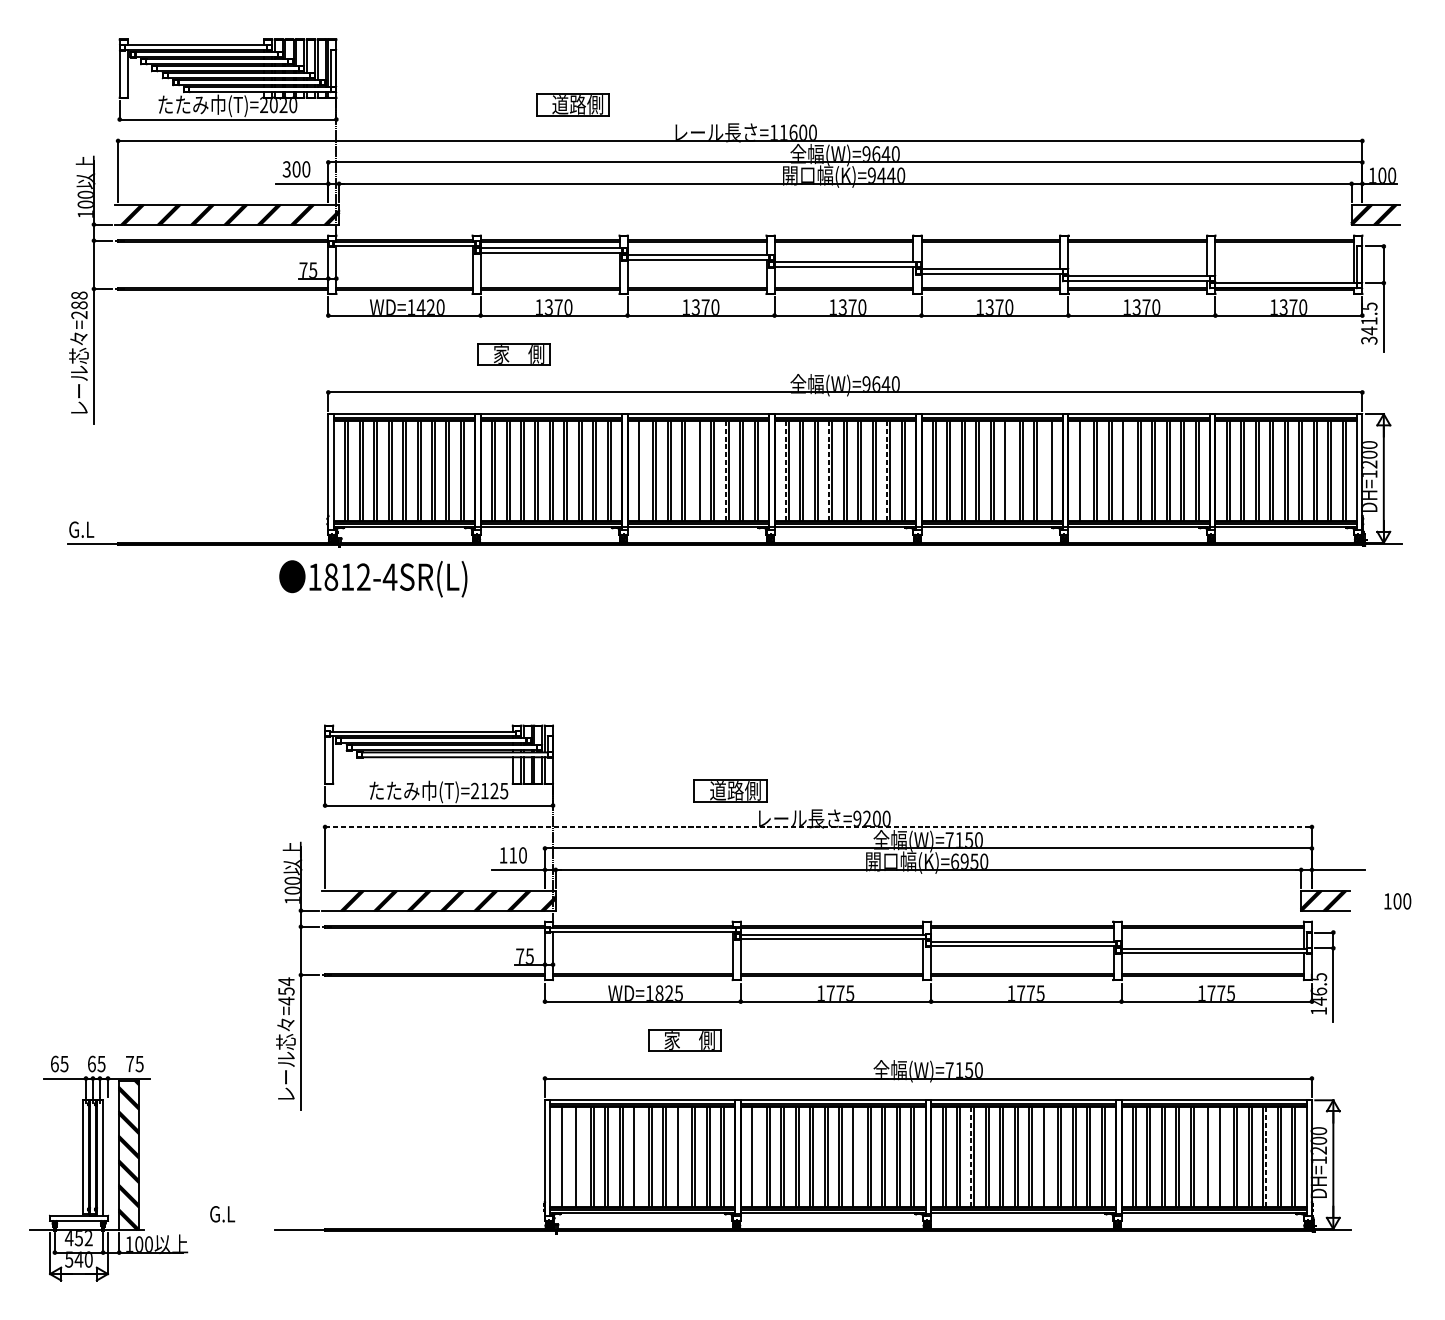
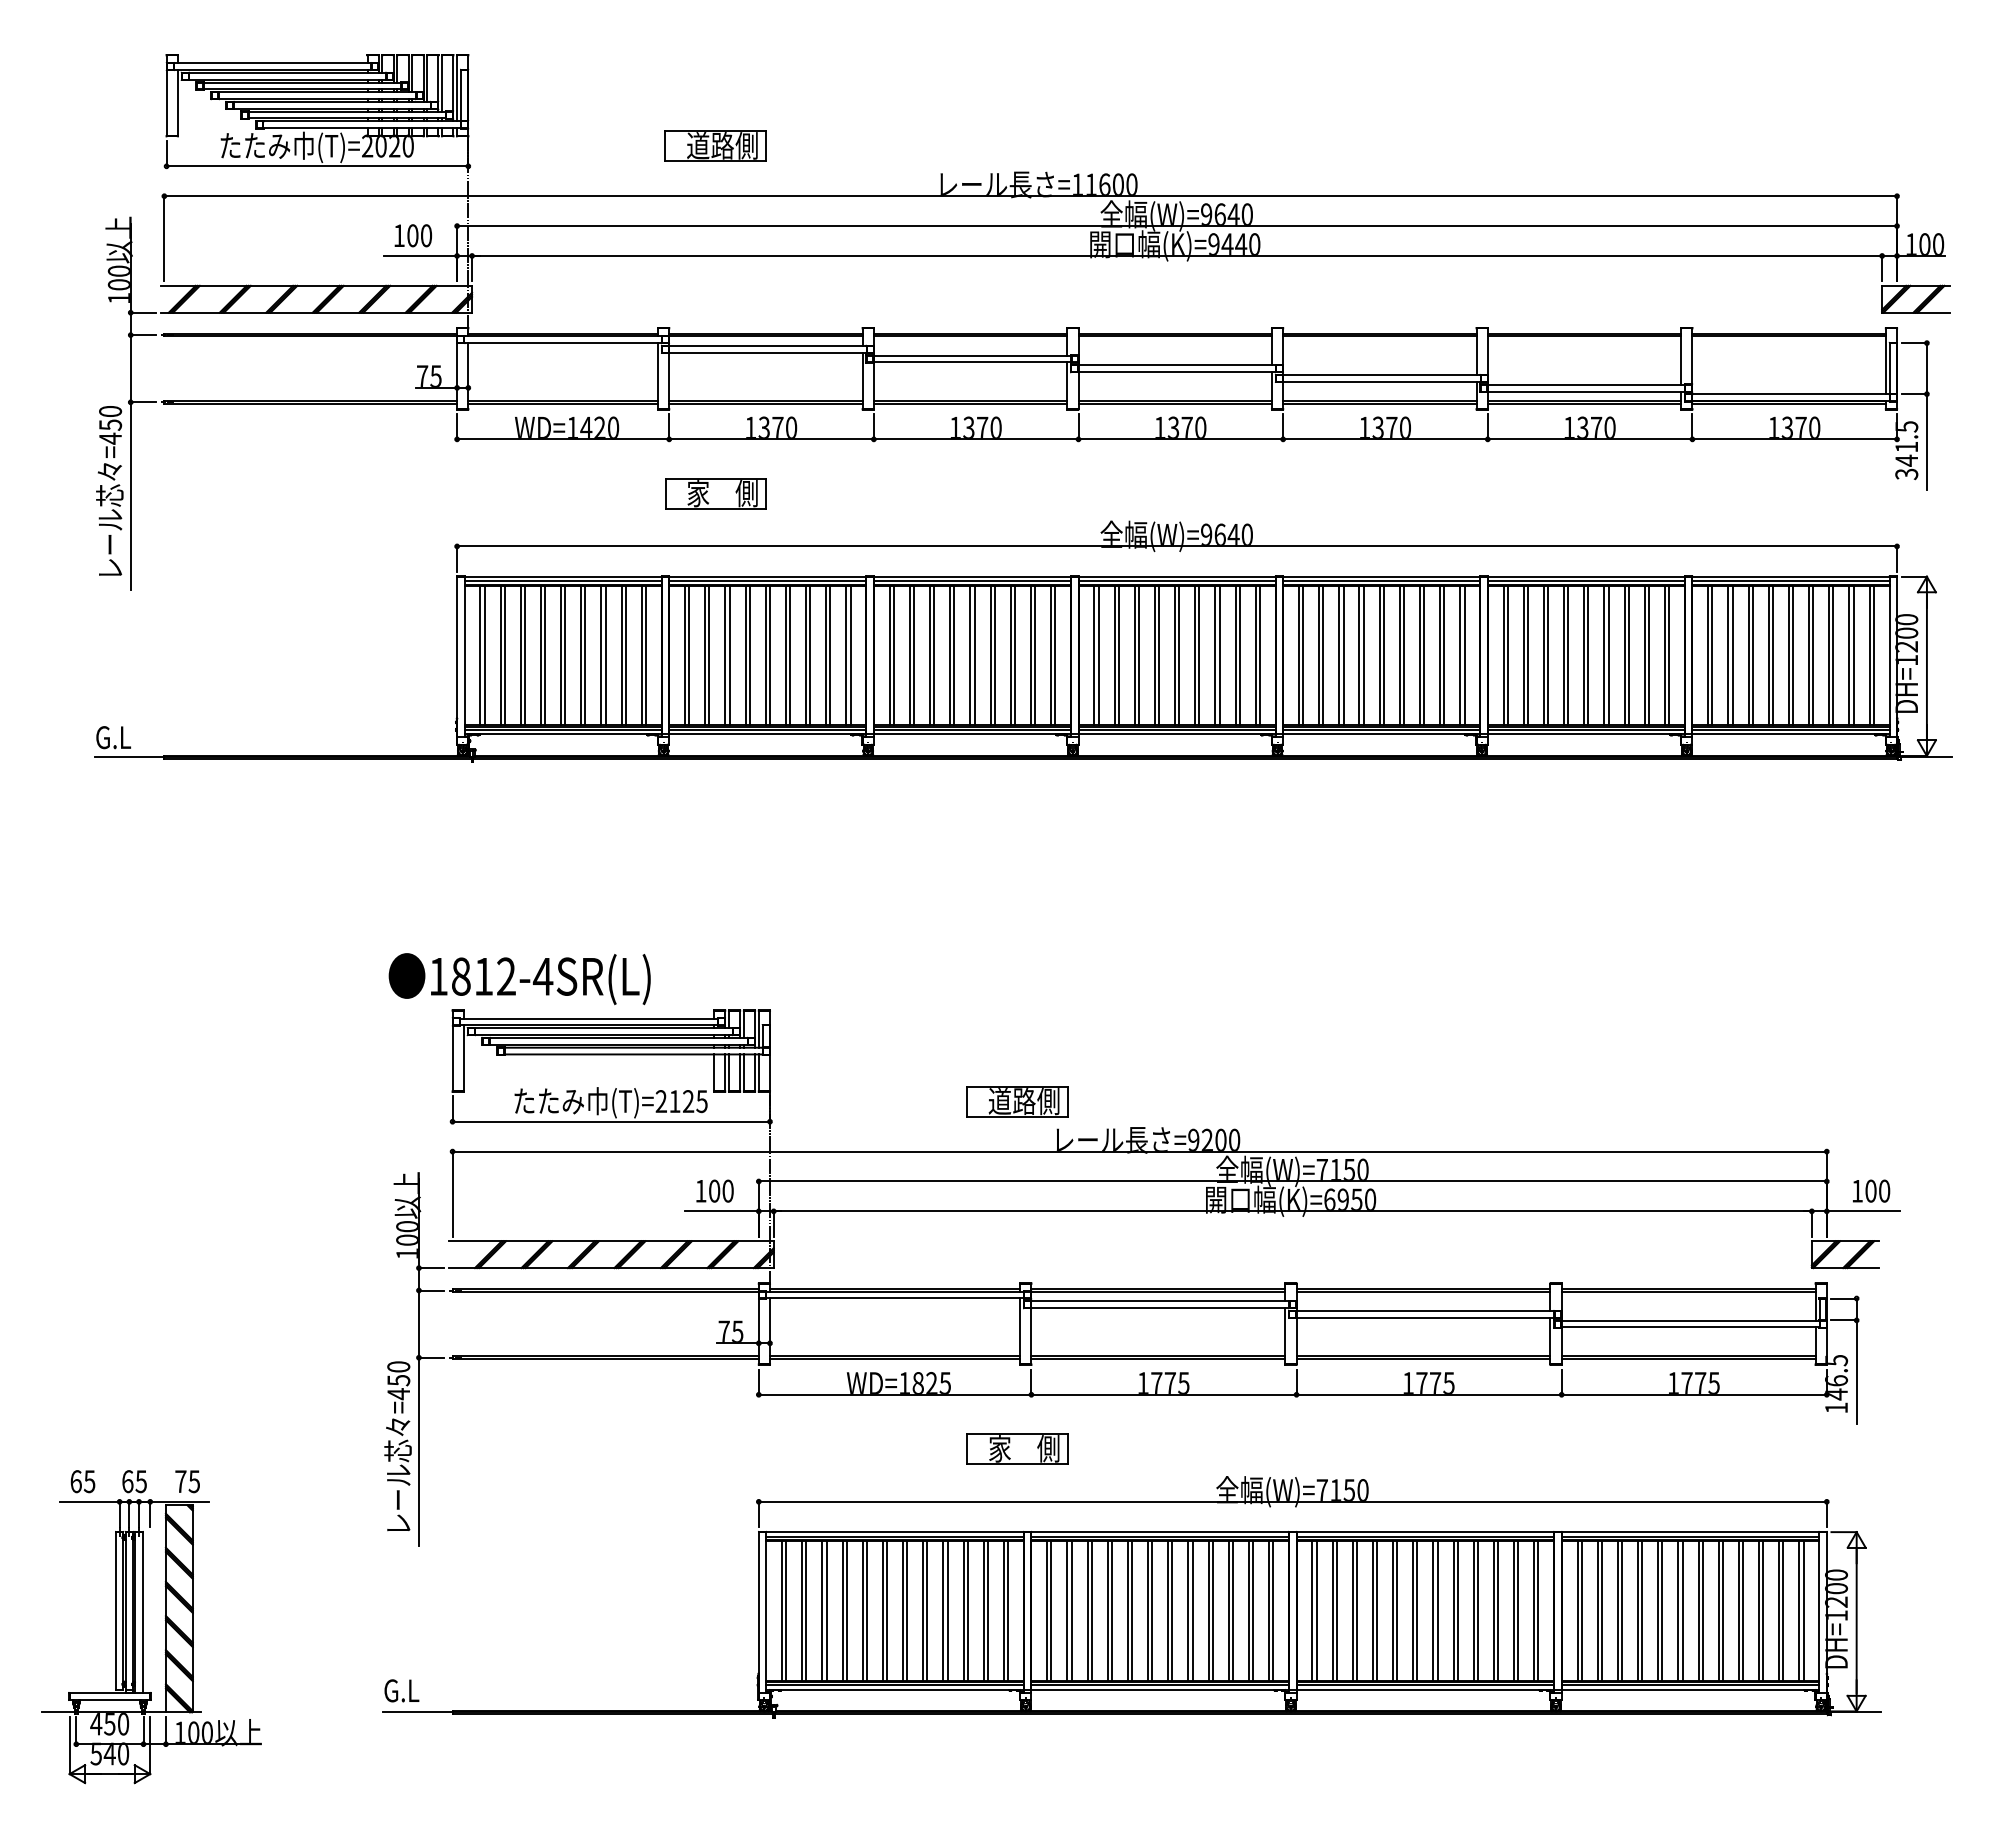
part: (572, 104) -> (715, 145), moved
text: (286, 169) -> (398, 235), 300 -> 100
text: (79, 304) -> (110, 424), =288 -> =450
line: (641, 470) -> (893, 655), added
line: (697, 470) -> (970, 655), added
line: (725, 470) -> (1010, 655), dashed -> solid
line: (786, 470) -> (1094, 655), dashed -> solid
line: (829, 470) -> (1154, 655), dashed -> solid
line: (887, 470) -> (1235, 655), dashed -> solid
line: (1008, 470) -> (1404, 655), added
line: (1048, 470) -> (1460, 655), added
line: (1082, 470) -> (1507, 655), added
line: (1126, 470) -> (1568, 655), added
text: (373, 579) -> (519, 979), moved
line: (819, 826) -> (1140, 1151), dashed -> solid
text: (513, 854) -> (714, 1190), 110 -> 100
text: (1397, 900) -> (1871, 1190), moved
text: (286, 981) -> (398, 1366), =454 -> =450
part: (684, 1040) -> (1017, 1448), moved
line: (564, 1156) -> (786, 1610), added
line: (579, 1156) -> (806, 1610), added
line: (637, 1156) -> (887, 1610), added
line: (680, 1156) -> (947, 1610), added
line: (755, 1156) -> (1051, 1610), added
line: (856, 1156) -> (1192, 1610), added
line: (1046, 1156) -> (1457, 1610), added
line: (1205, 1156) -> (1678, 1610), added
line: (1222, 1156) -> (1702, 1610), added
line: (971, 1157) -> (1352, 1611), dashed -> solid
line: (1266, 1157) -> (1763, 1611), dashed -> solid
text: (222, 1214) -> (401, 1690), moved
text: (88, 1238) -> (123, 1724), 452 -> 450

